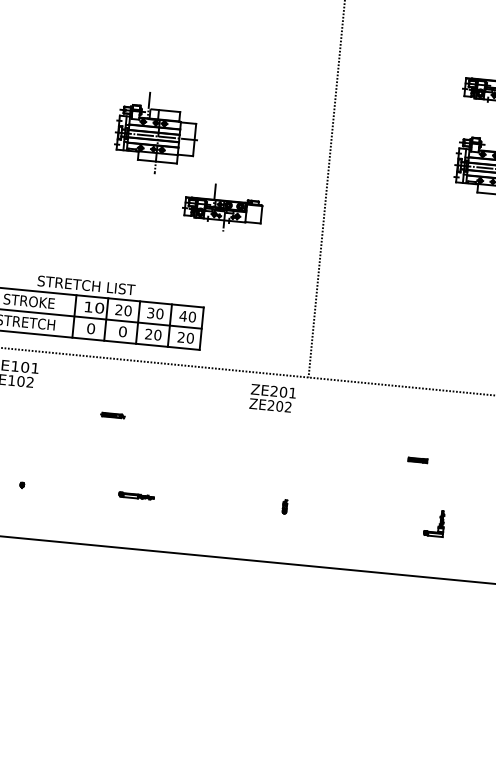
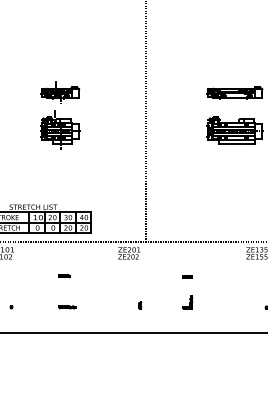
part: (223, 208) -> (60, 92), moved
part: (113, 416) -> (64, 276), moved
part: (417, 459) -> (187, 276), moved
part: (434, 523) -> (187, 302), moved

